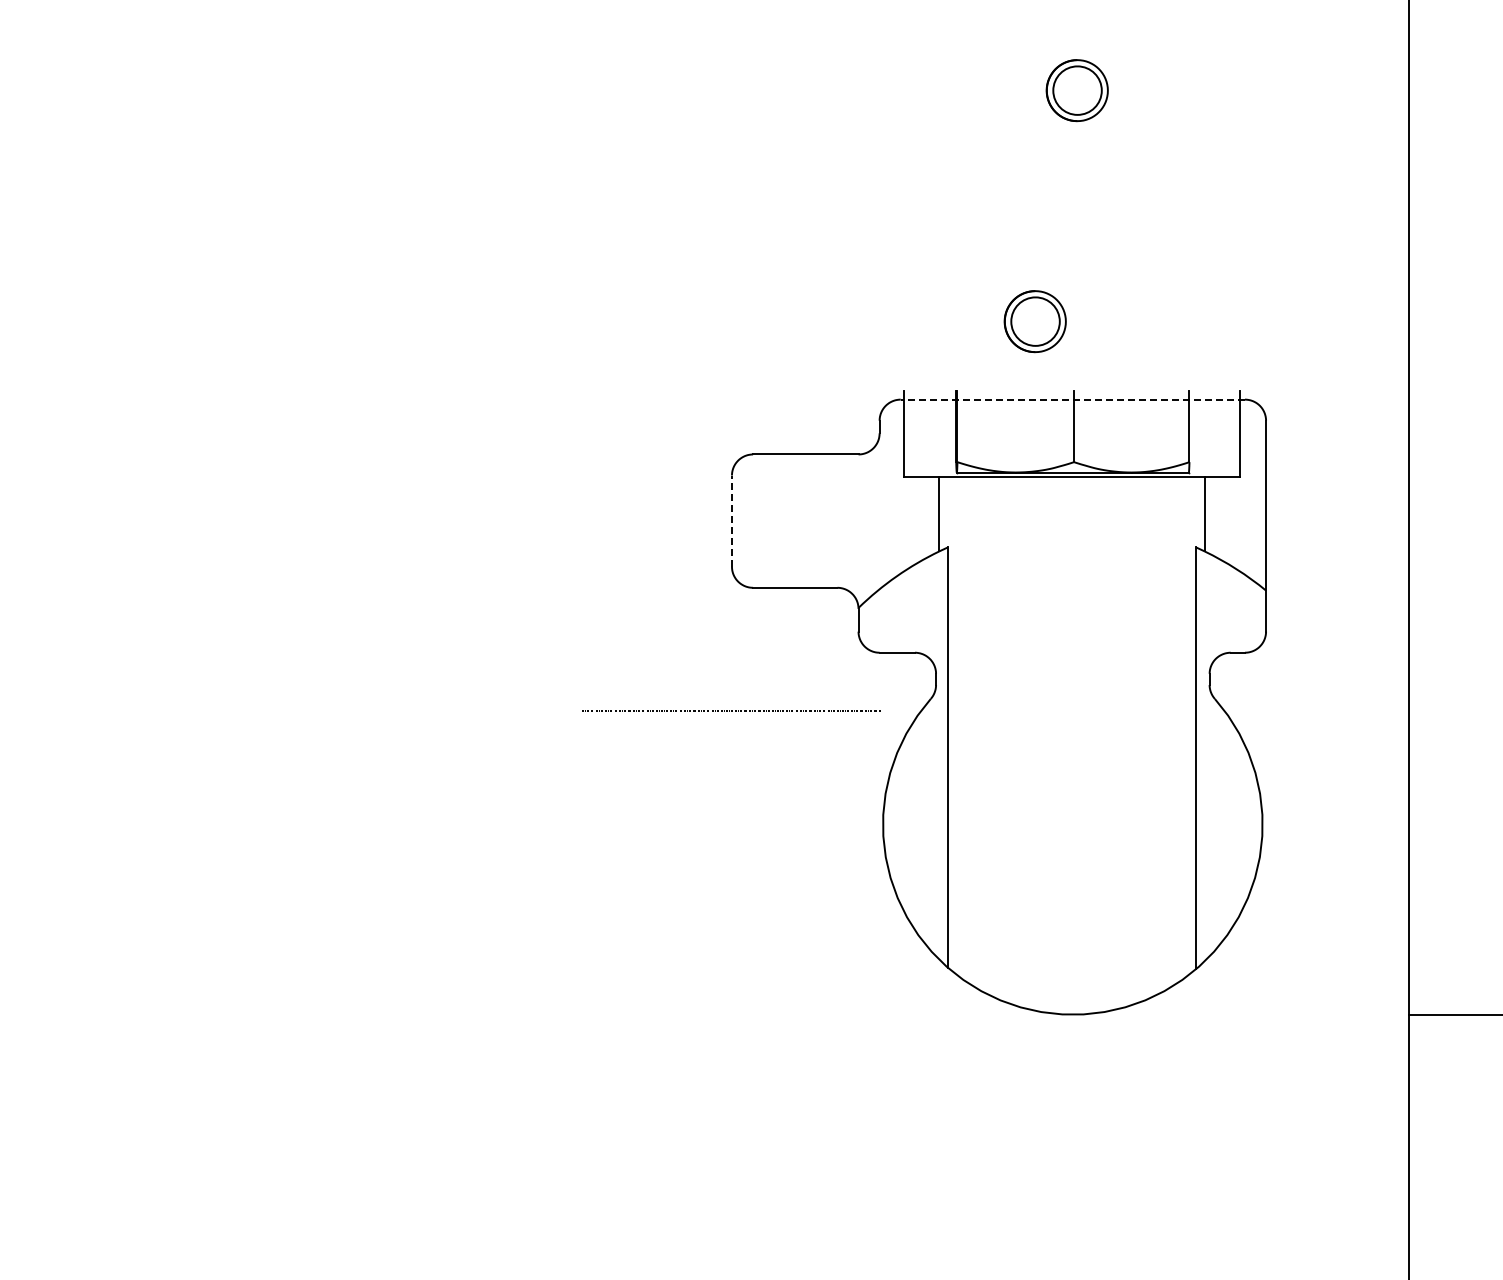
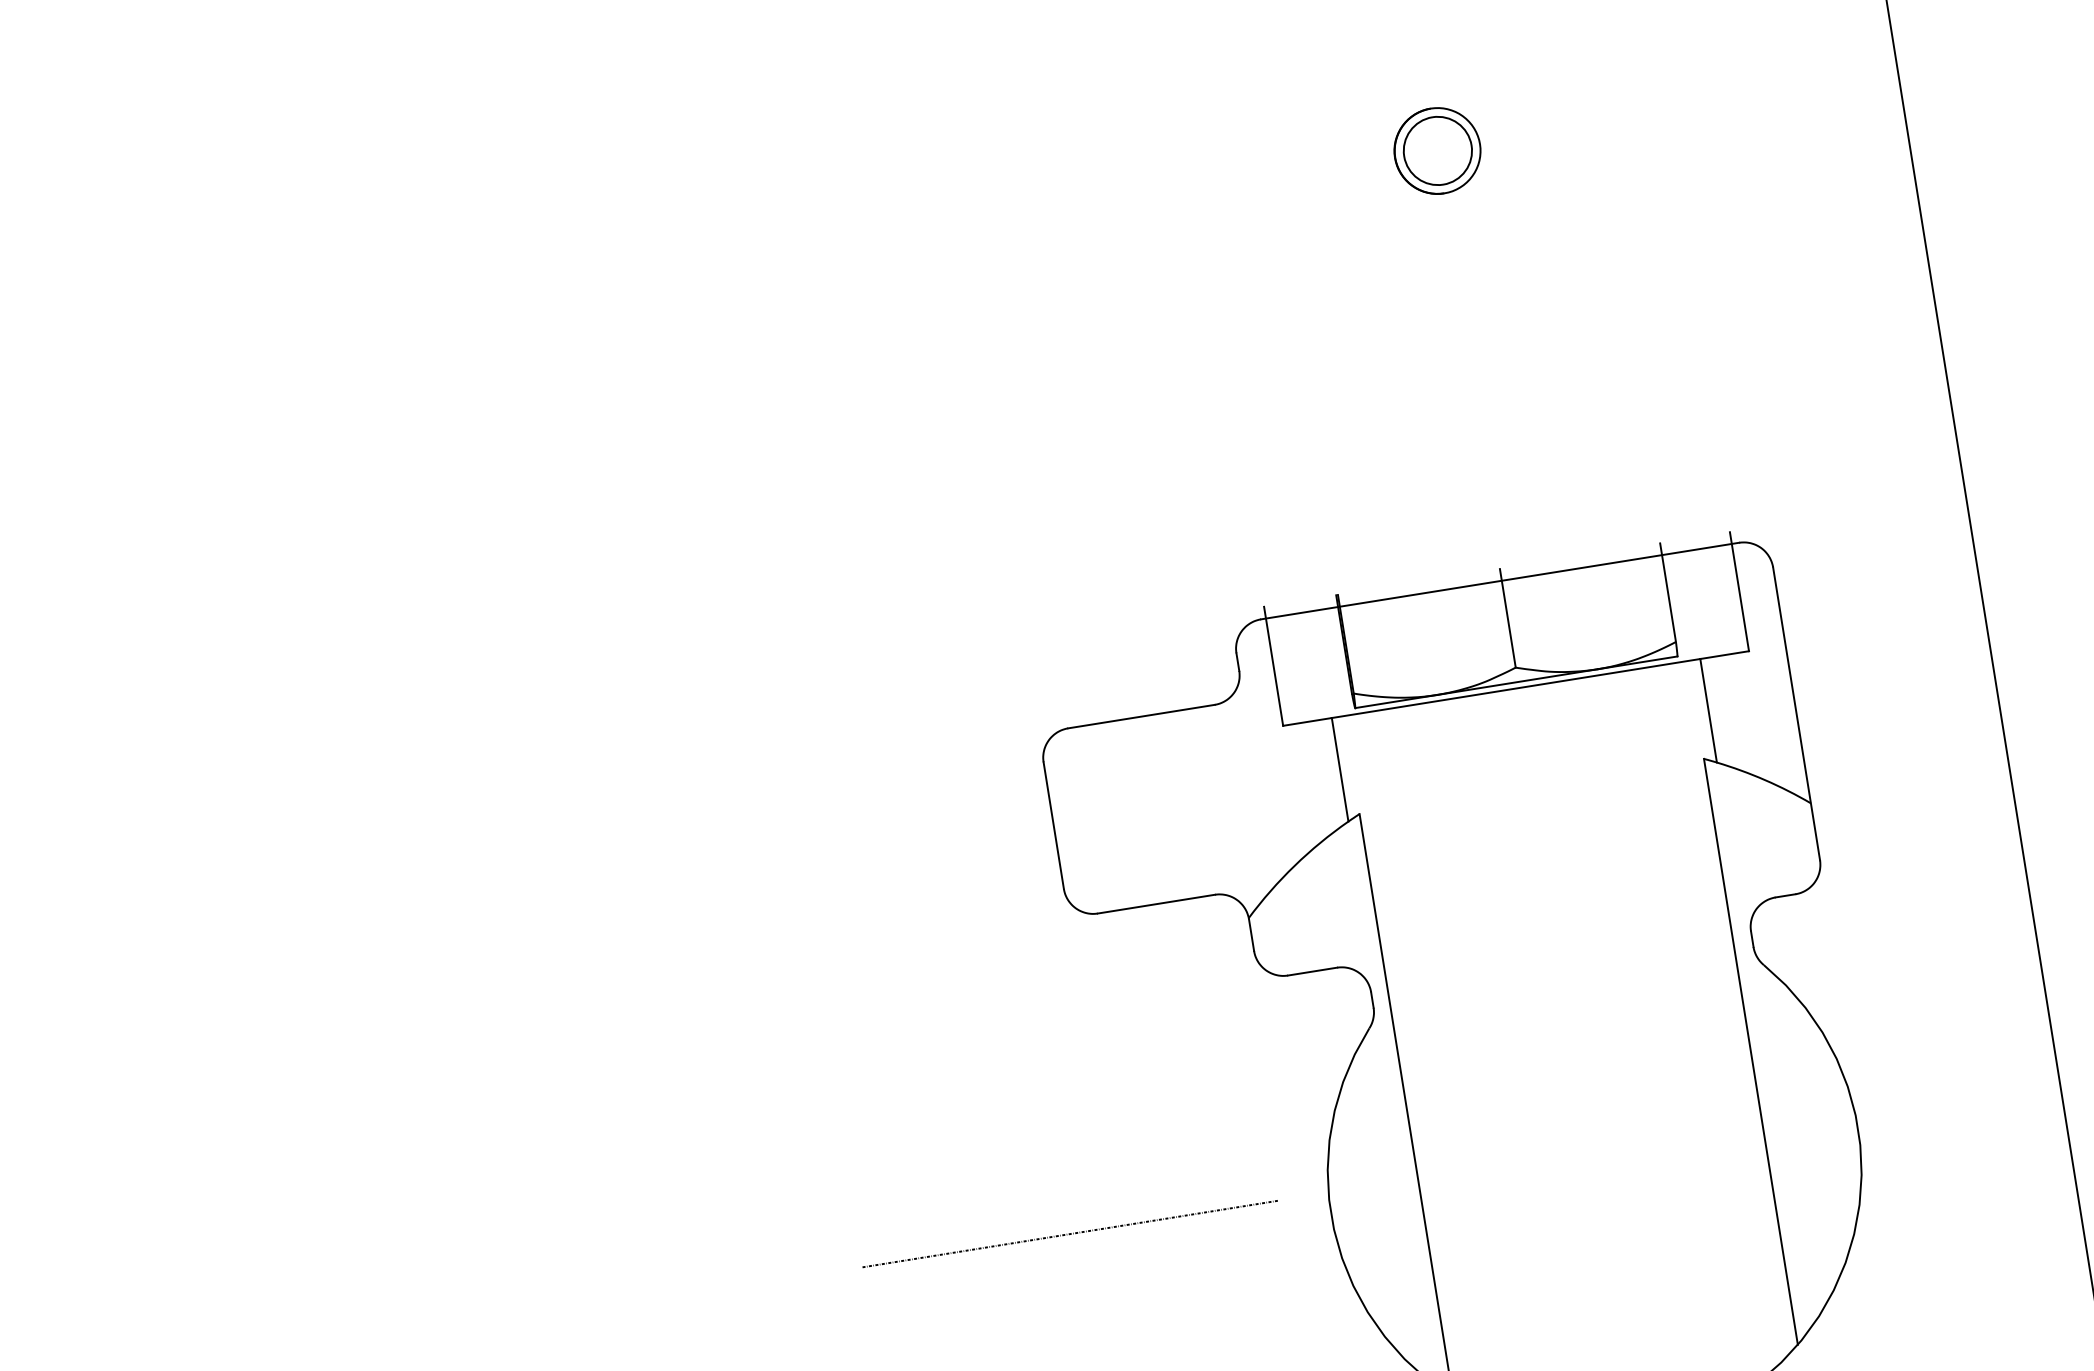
part: (1034, 321) -> (1429, 481), removed
line: (1072, 399) -> (1499, 580), dashed -> solid
line: (731, 521) -> (1053, 826), dashed -> solid
line: (731, 710) -> (1070, 1233), moved

